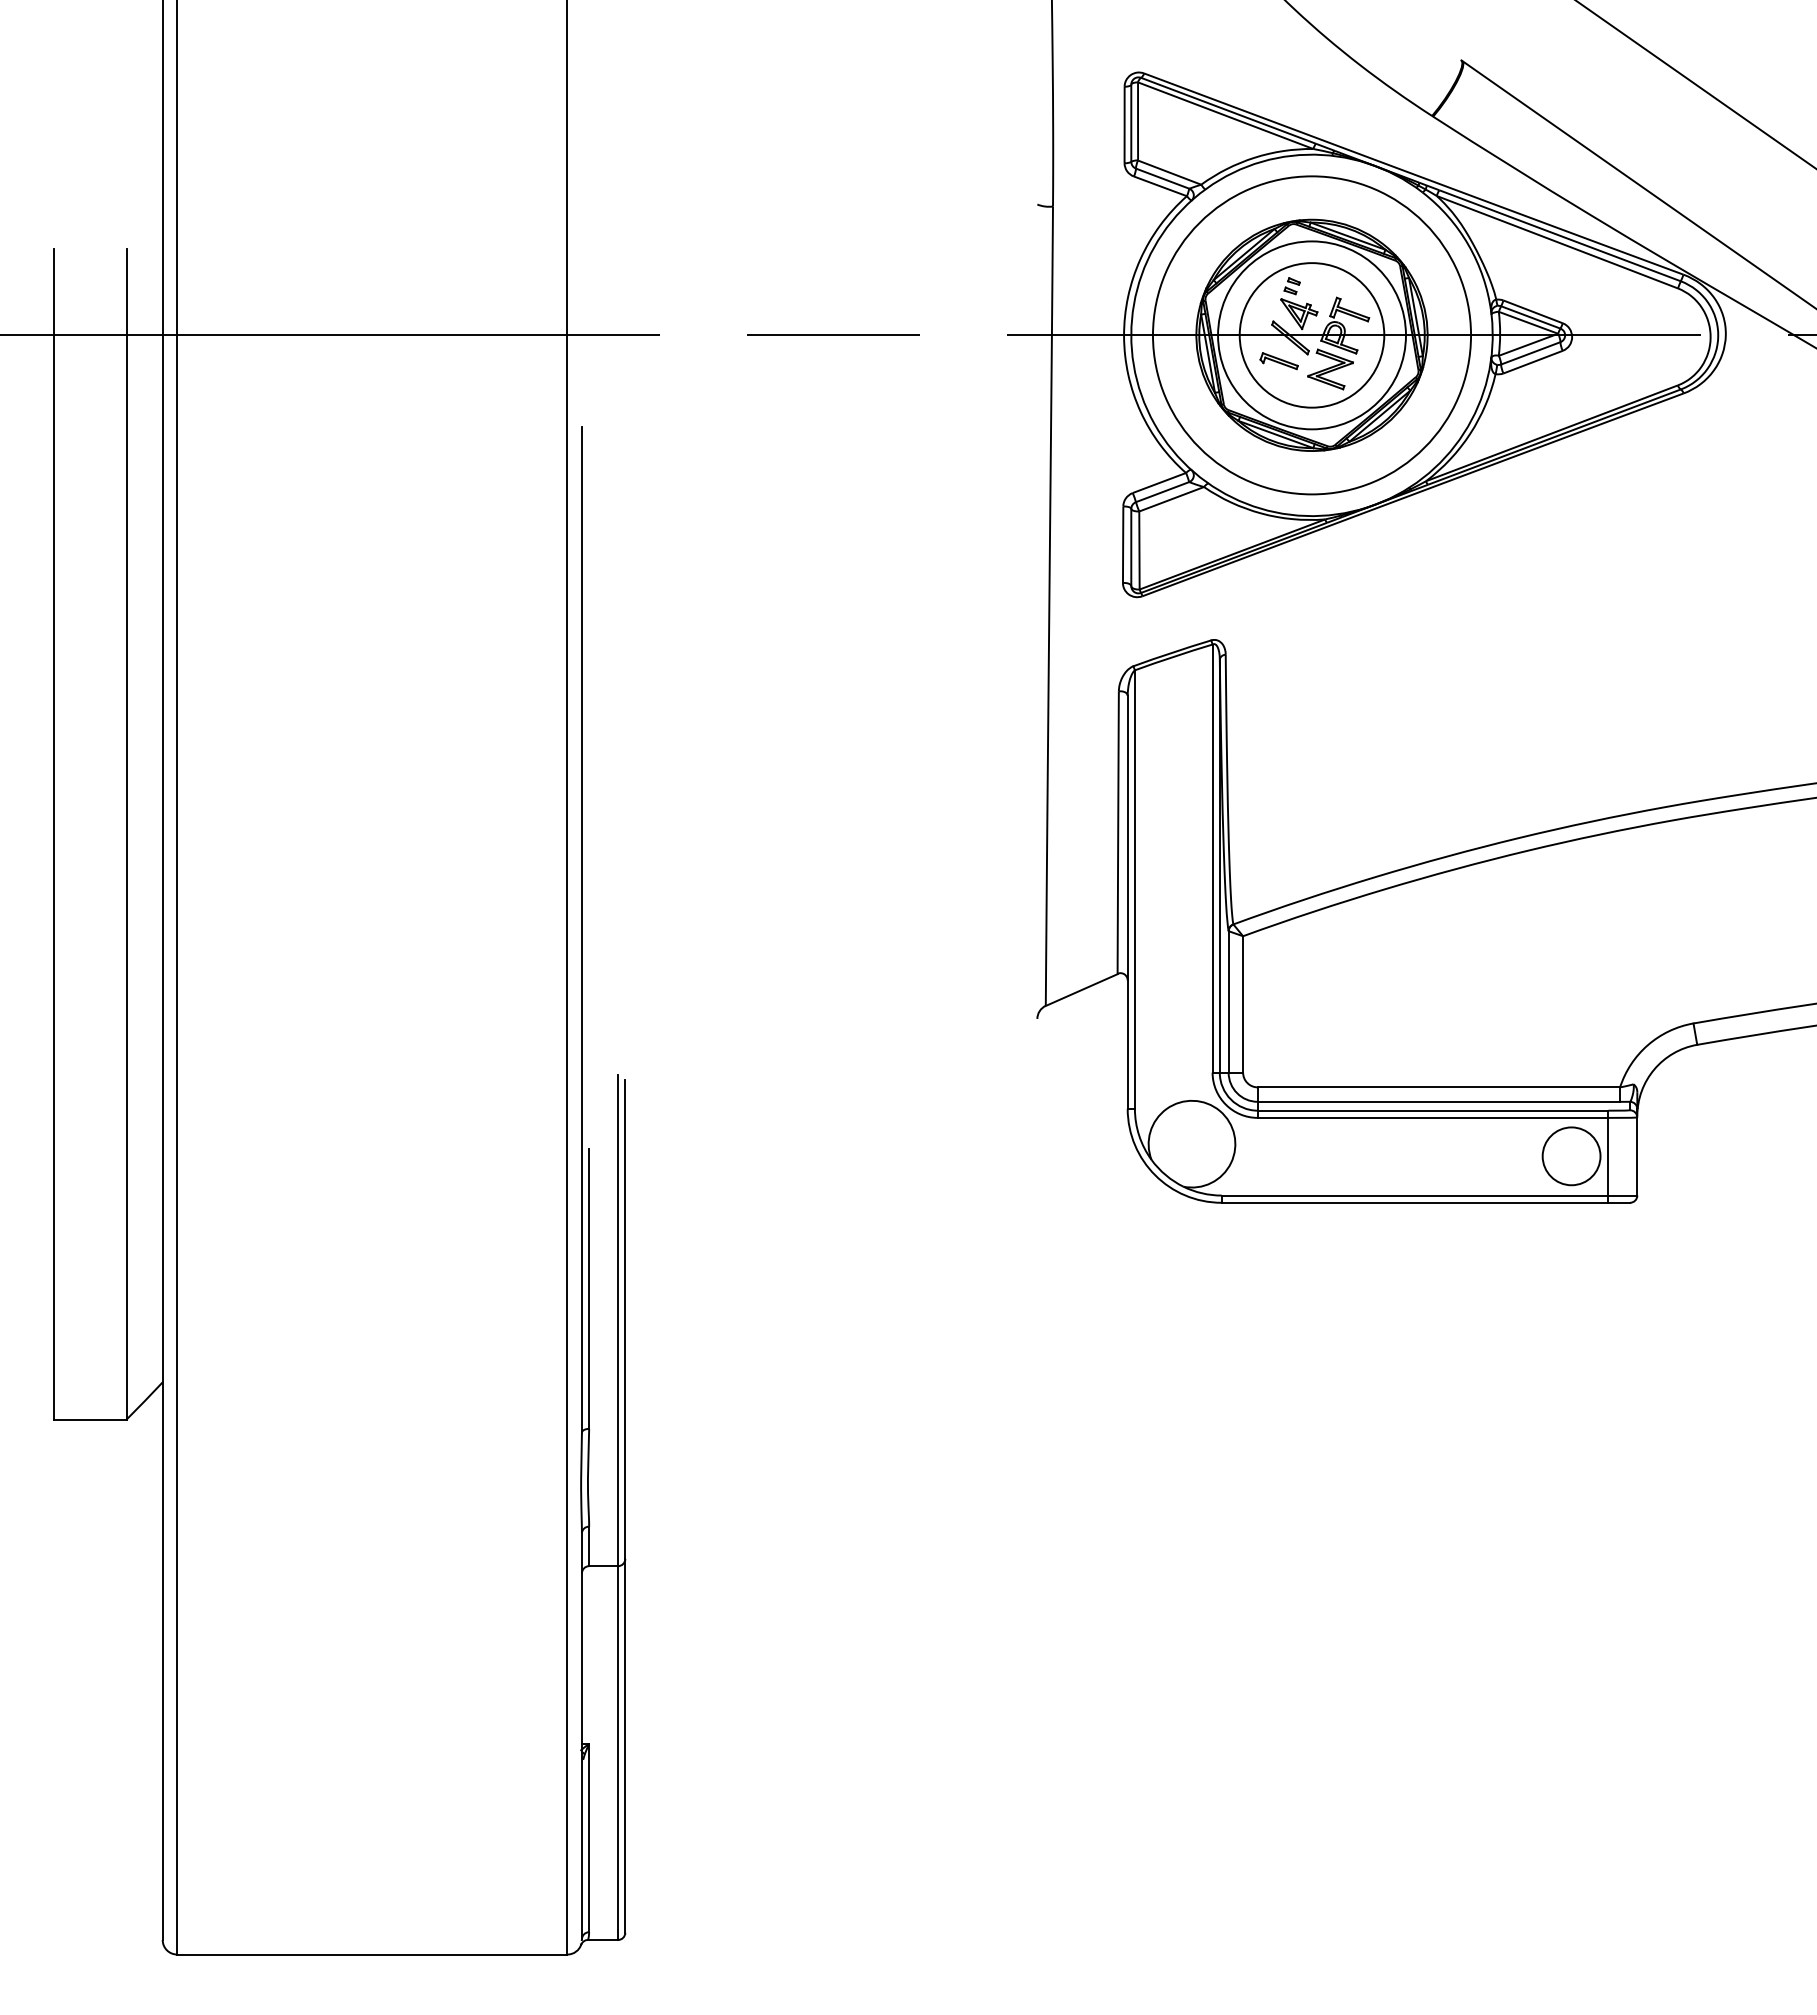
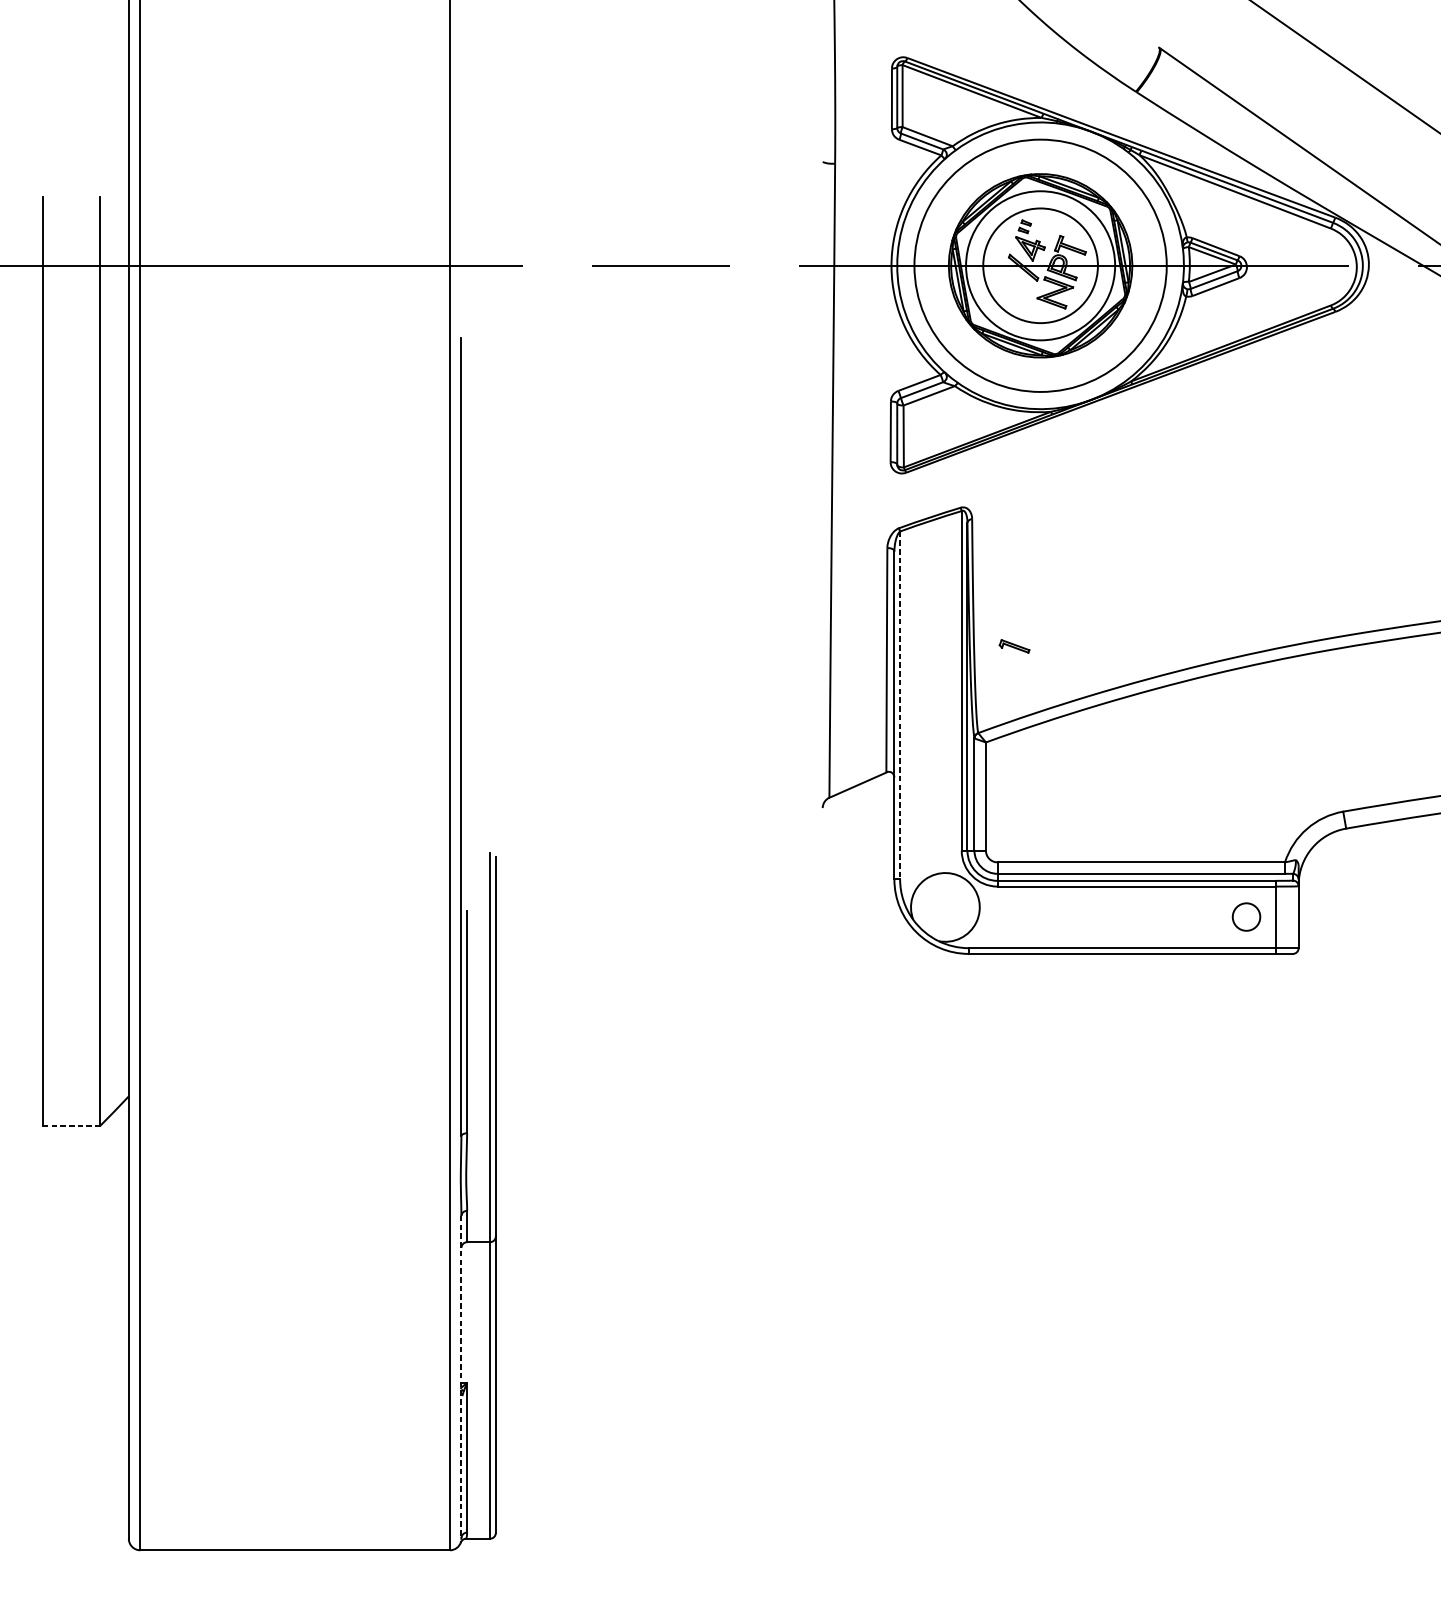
part: (1278, 361) -> (1014, 646), moved
line: (1134, 890) -> (899, 706), solid -> dashed
circle: (1571, 1156) -> (1246, 917), size x0.6
line: (90, 1419) -> (71, 1125), solid -> dashed
line: (581, 1736) -> (461, 1377), solid -> dashed

